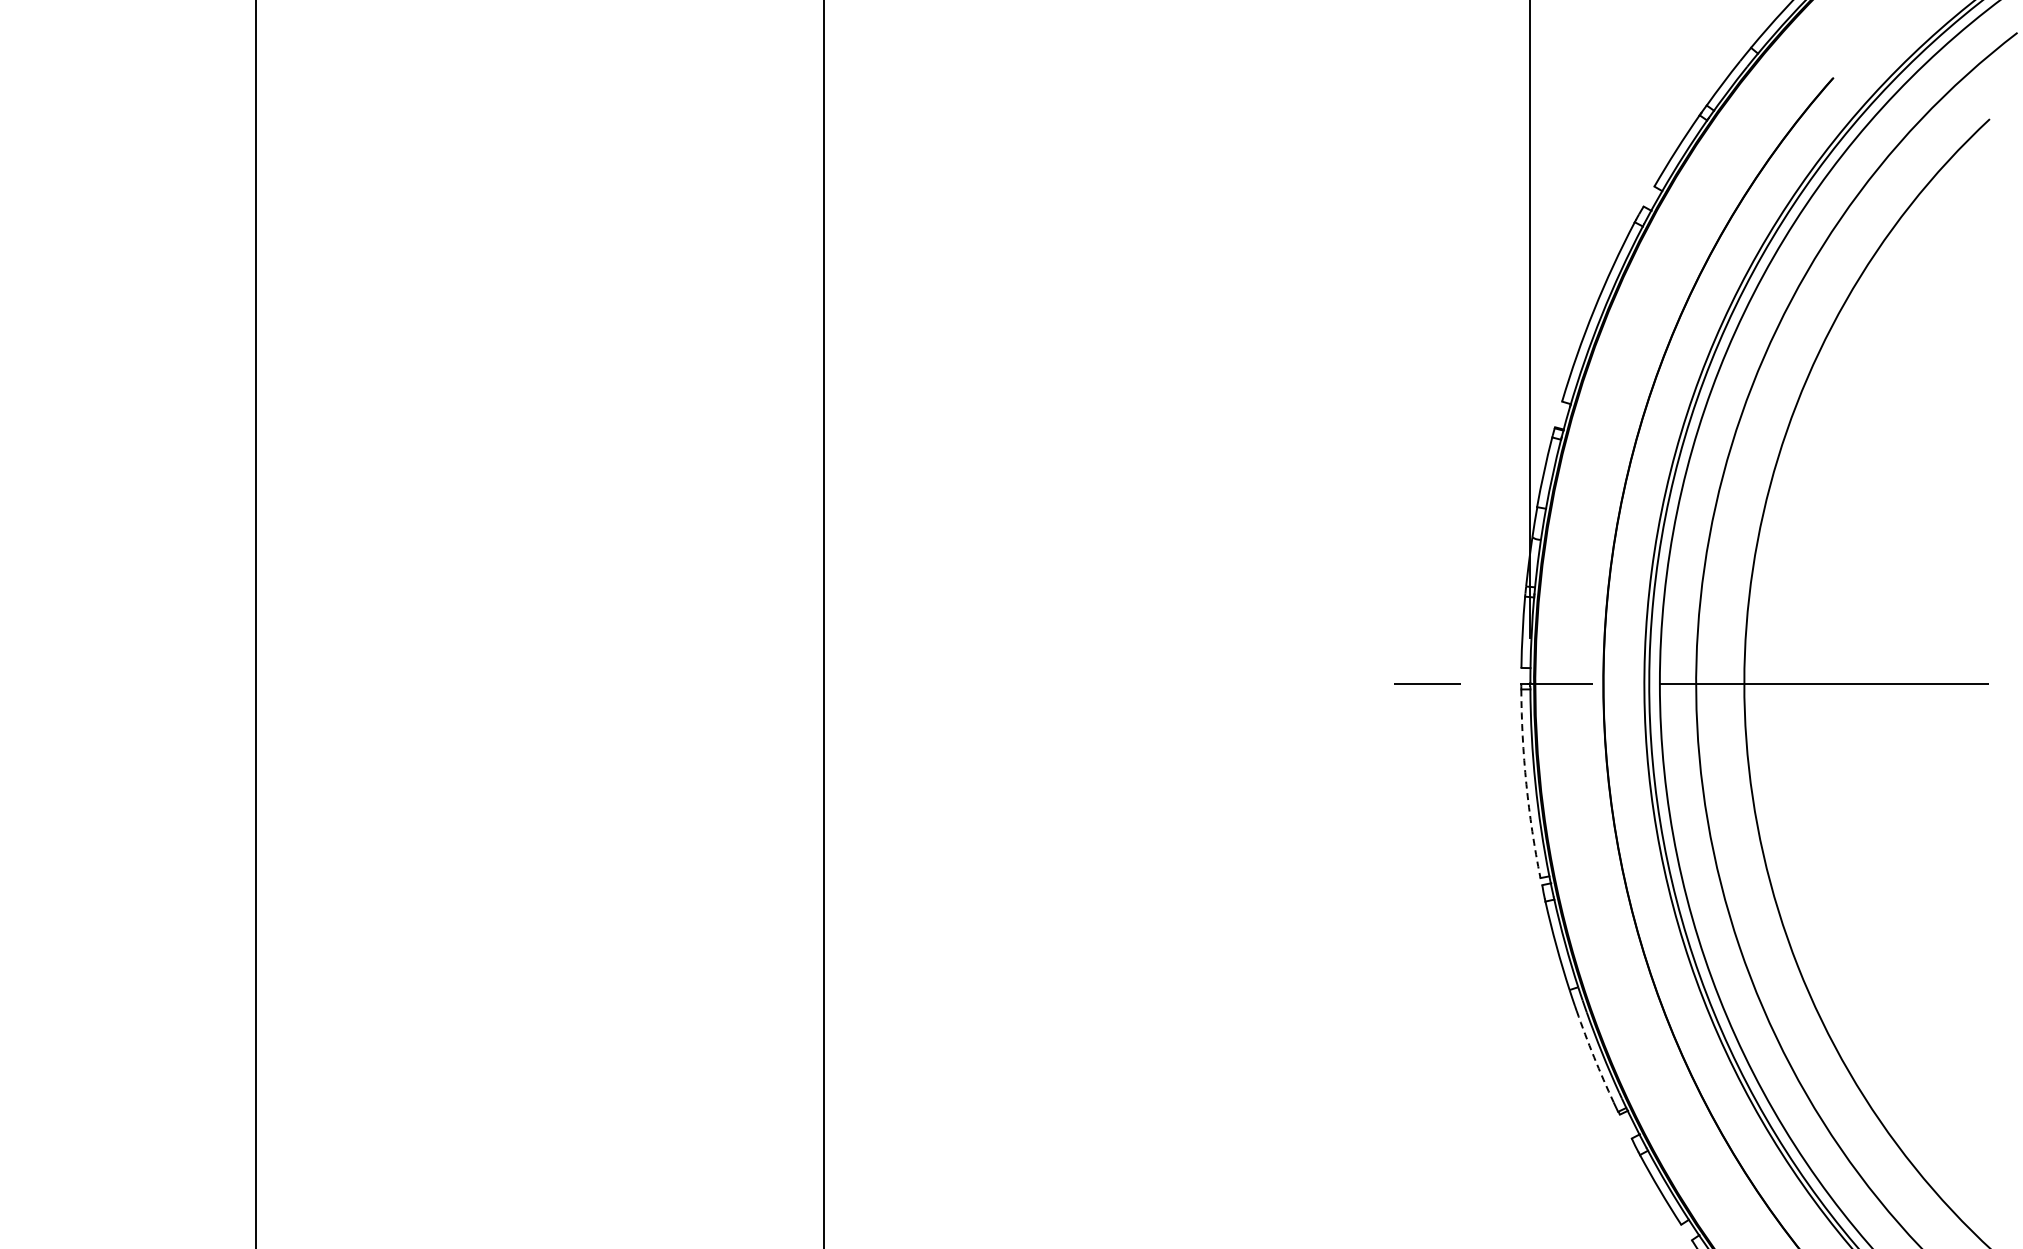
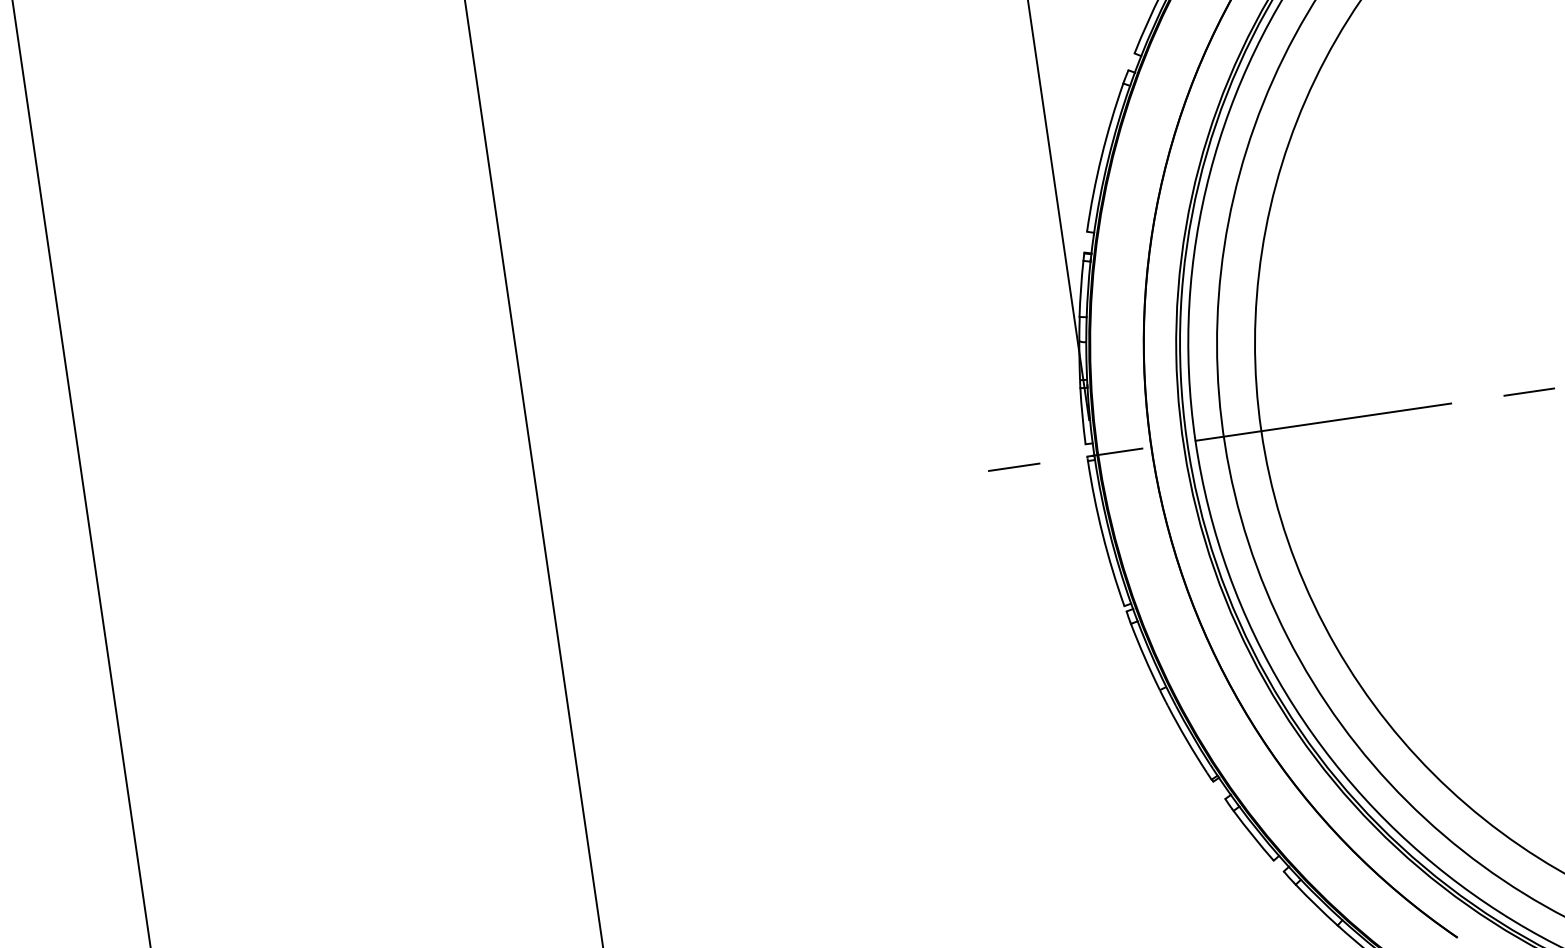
arc: (1526, 784) -> (1102, 534), dashed -> solid
arc: (1594, 1057) -> (1186, 739), dashed -> solid

